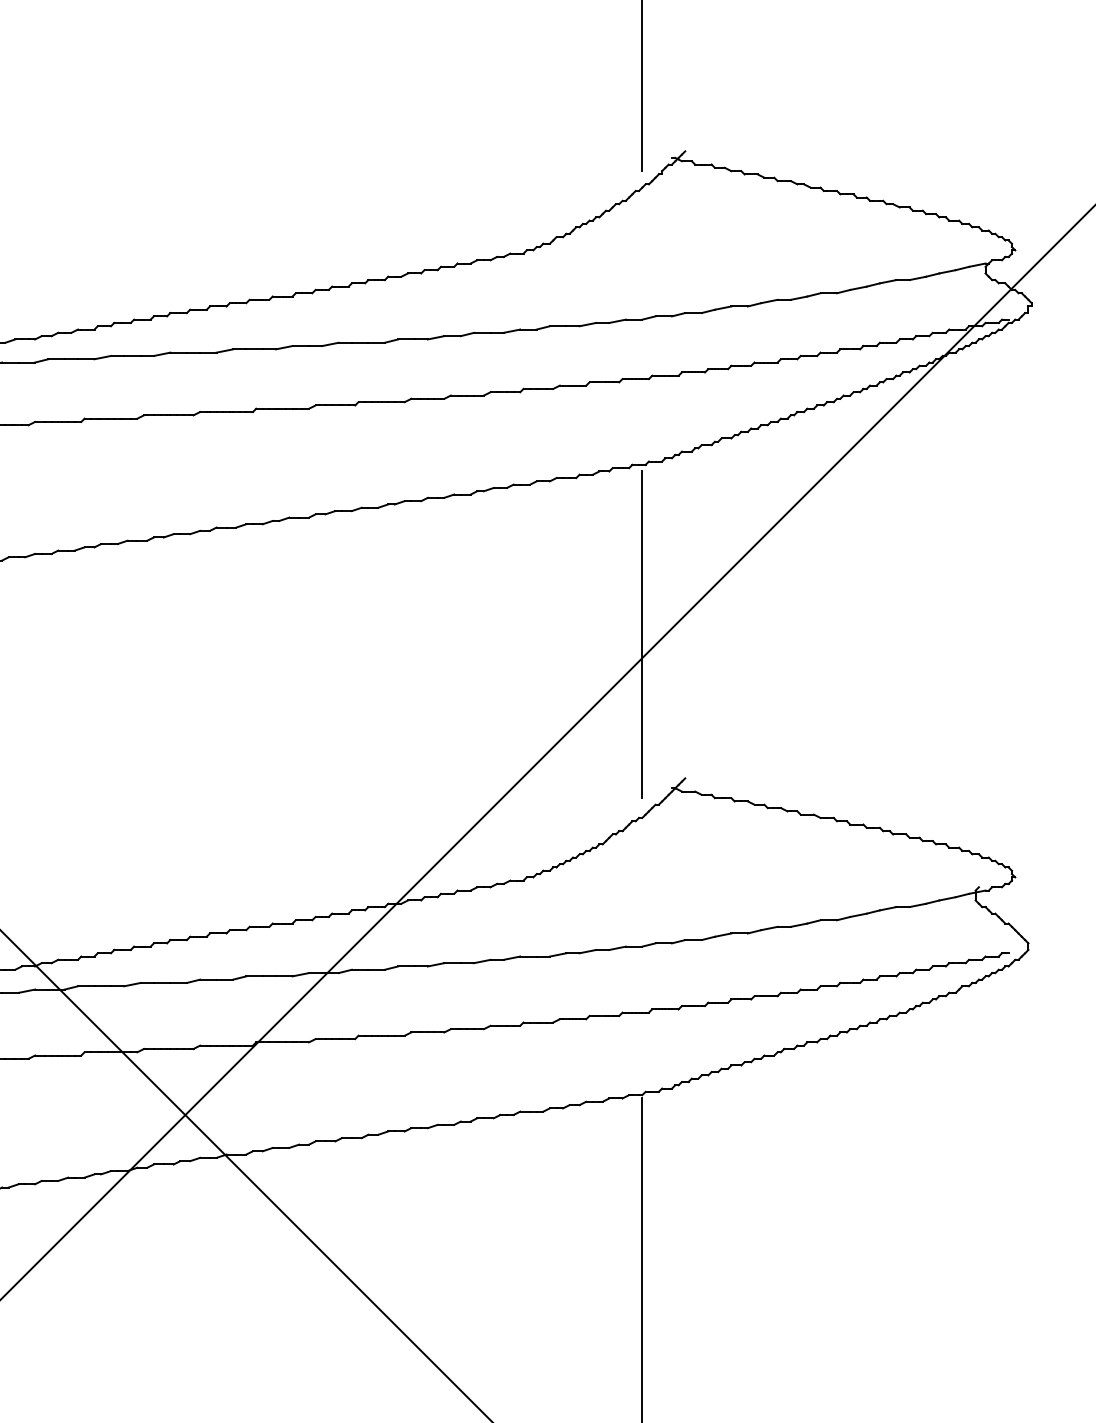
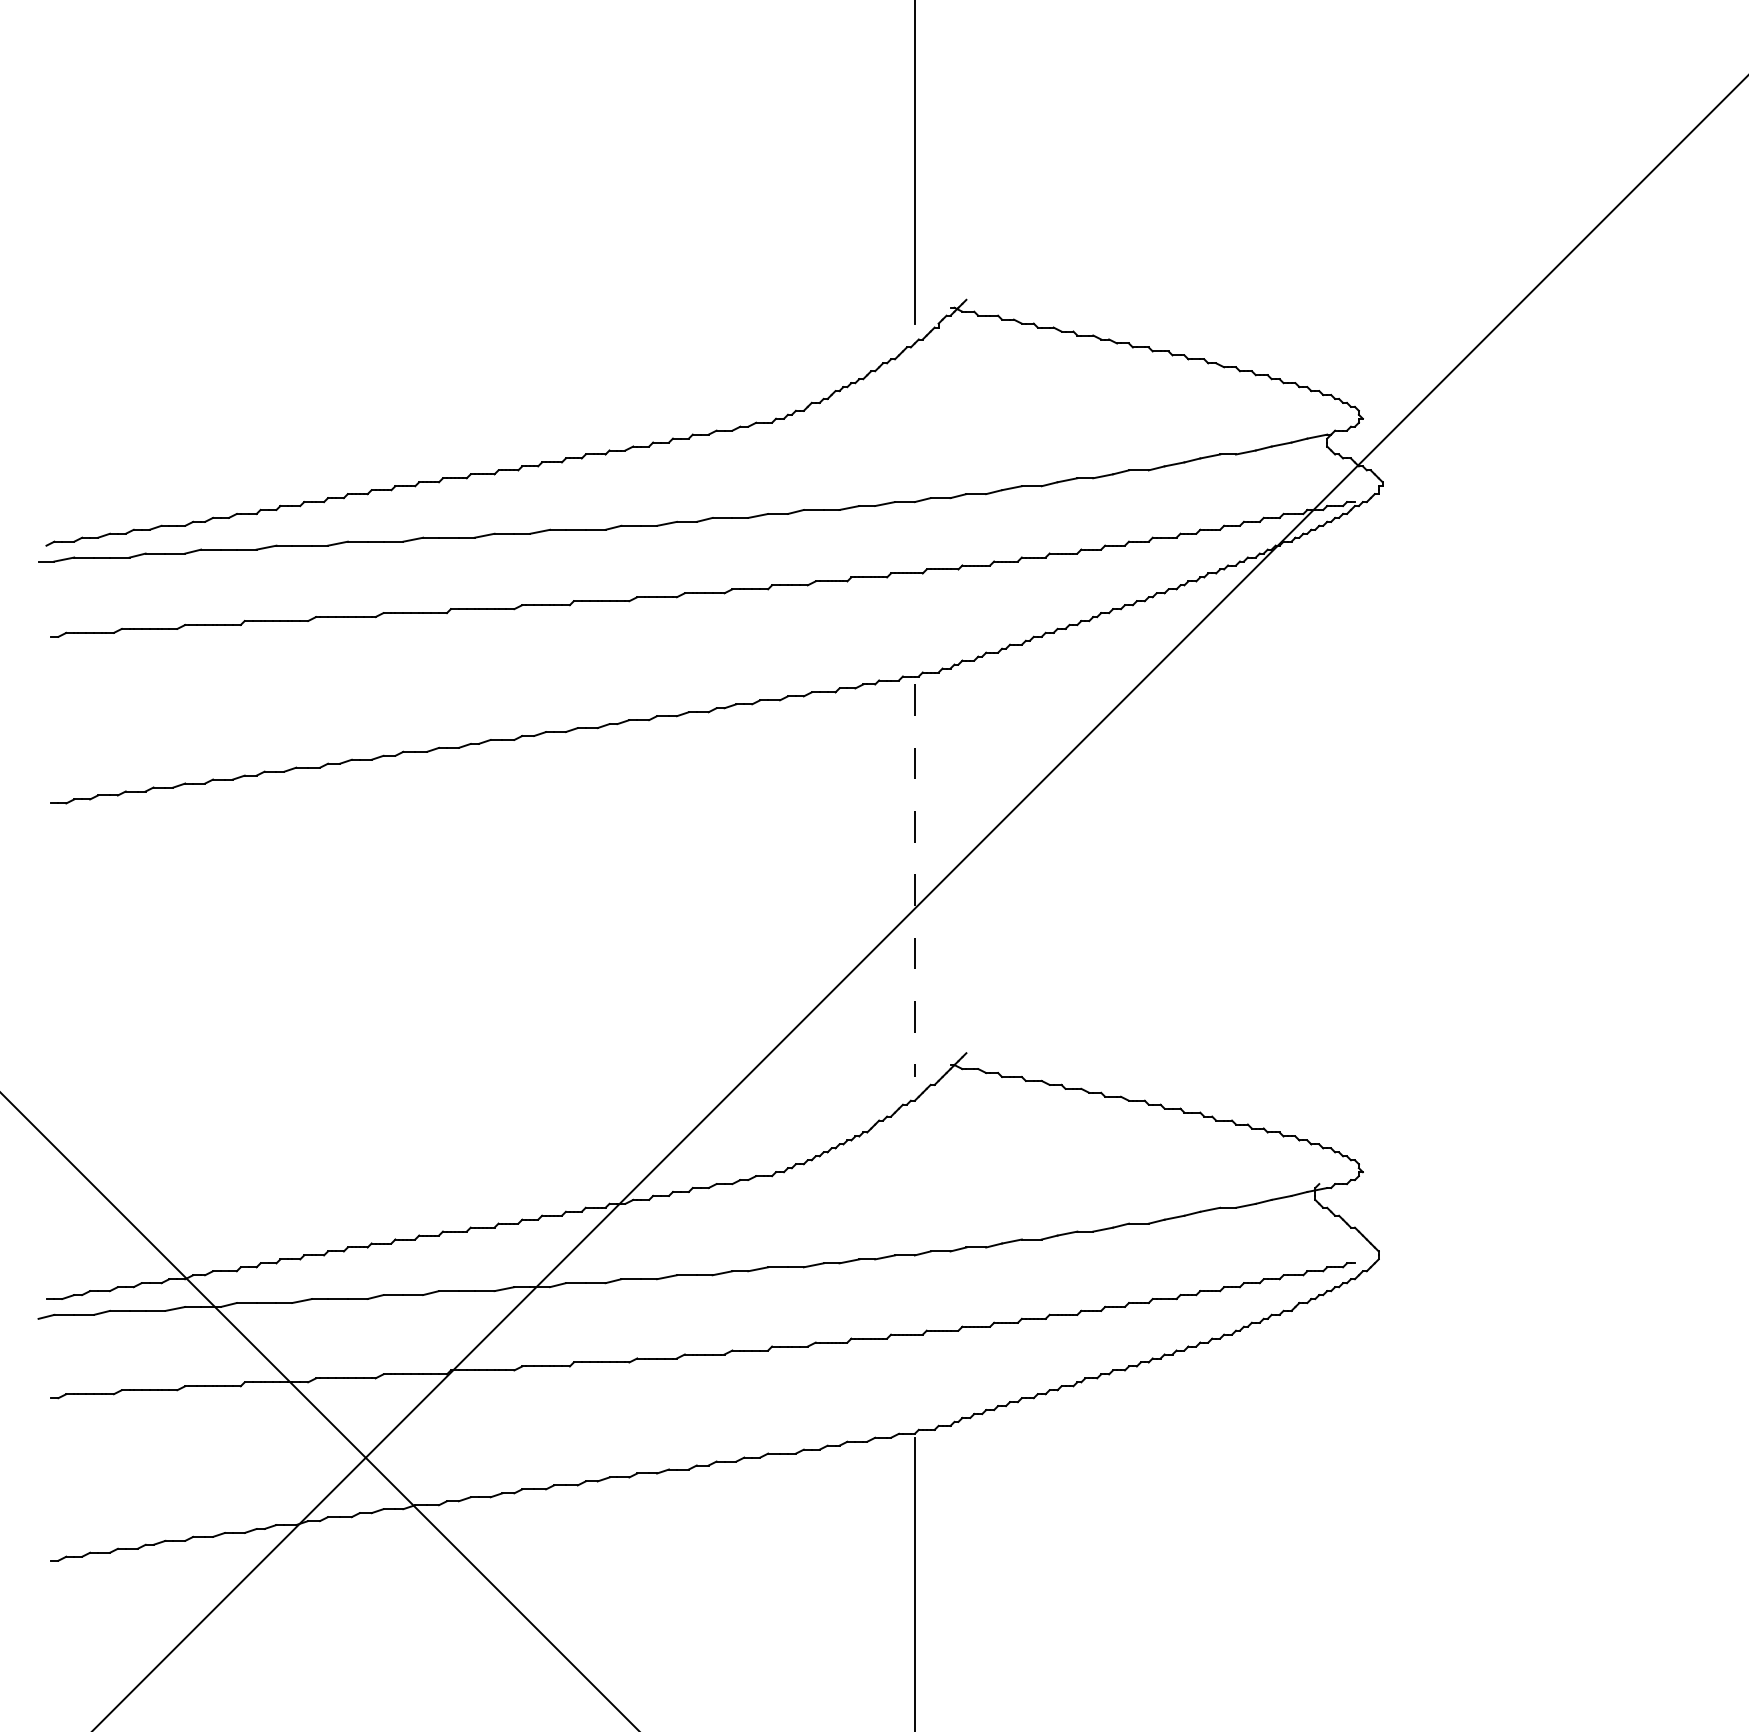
line: (642, 635) -> (914, 881), solid -> dashed

